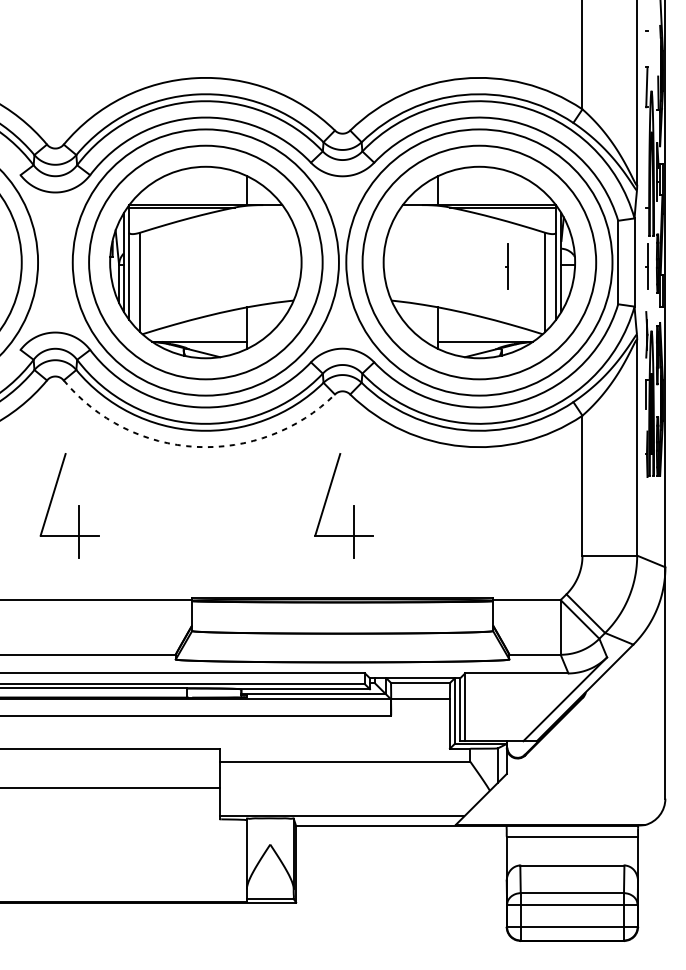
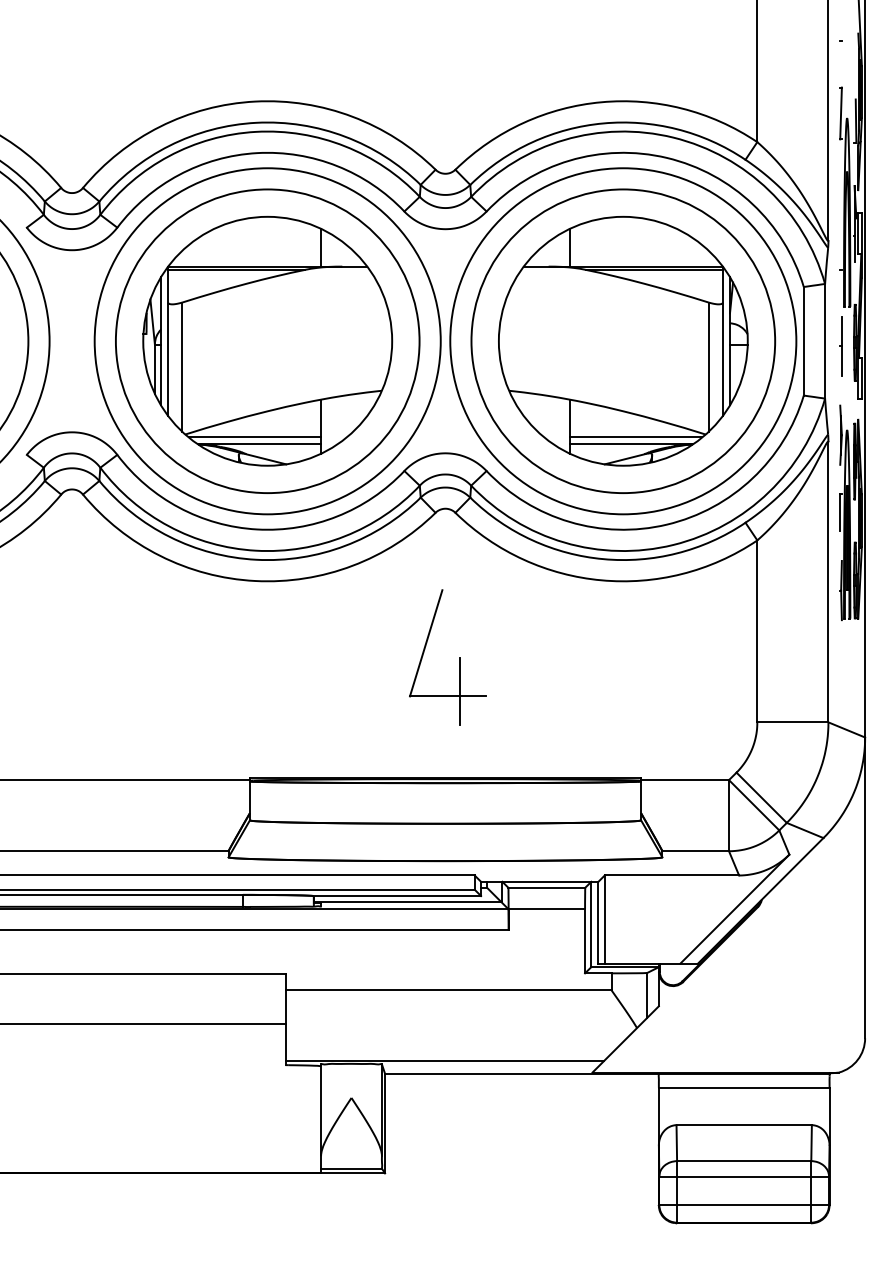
part: (506, 266) -> (658, 346), removed
line: (195, 336) -> (254, 437), added
line: (488, 336) -> (635, 437), added
arc: (196, 447) -> (255, 581), dashed -> solid
part: (78, 505) -> (102, 657), removed

